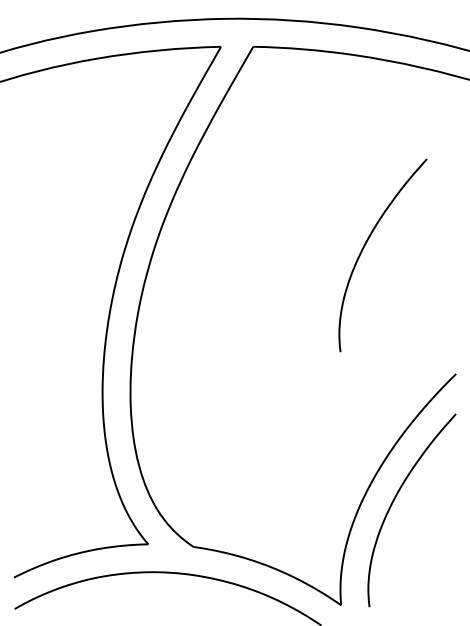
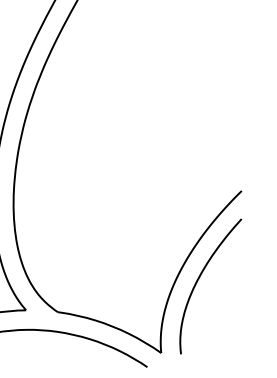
curve: (365, 246) -> (178, 101), removed

